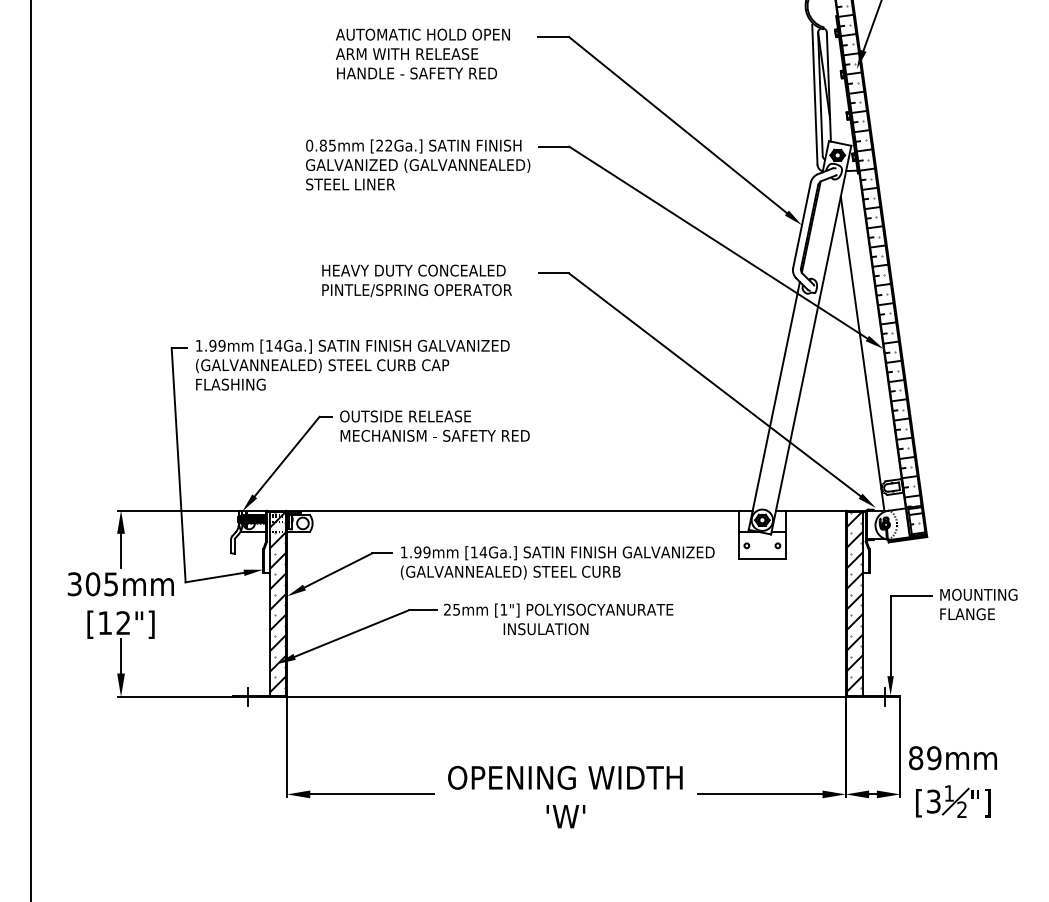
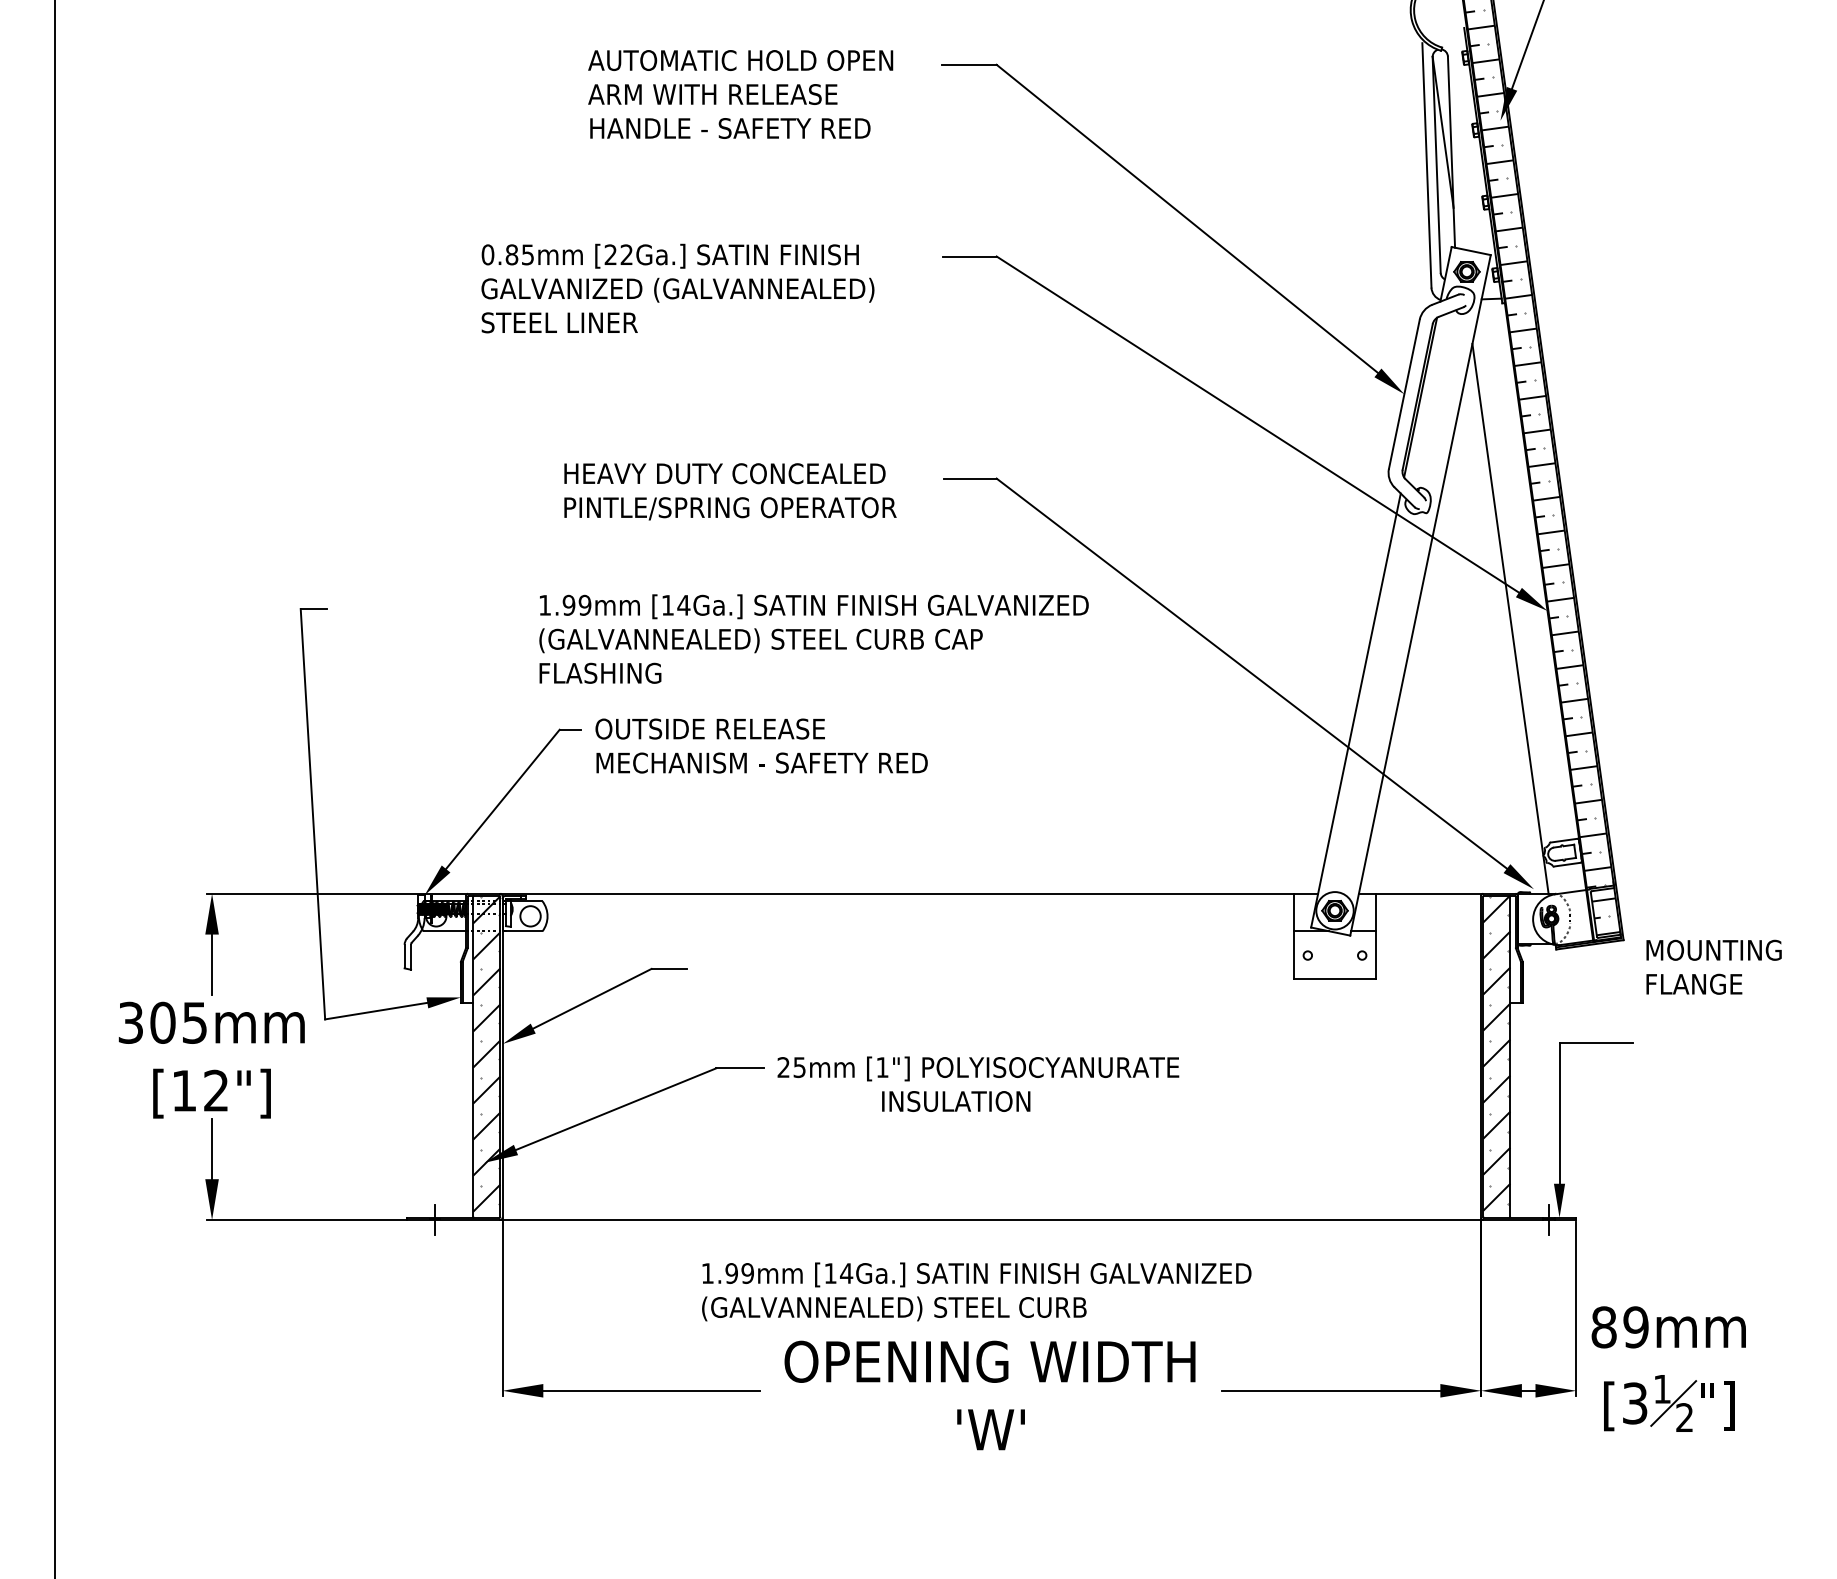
text: (418, 164) -> (678, 287), moved
text: (352, 364) -> (813, 638), moved
text: (557, 562) -> (976, 1291), moved
text: (978, 604) -> (1713, 967), moved

